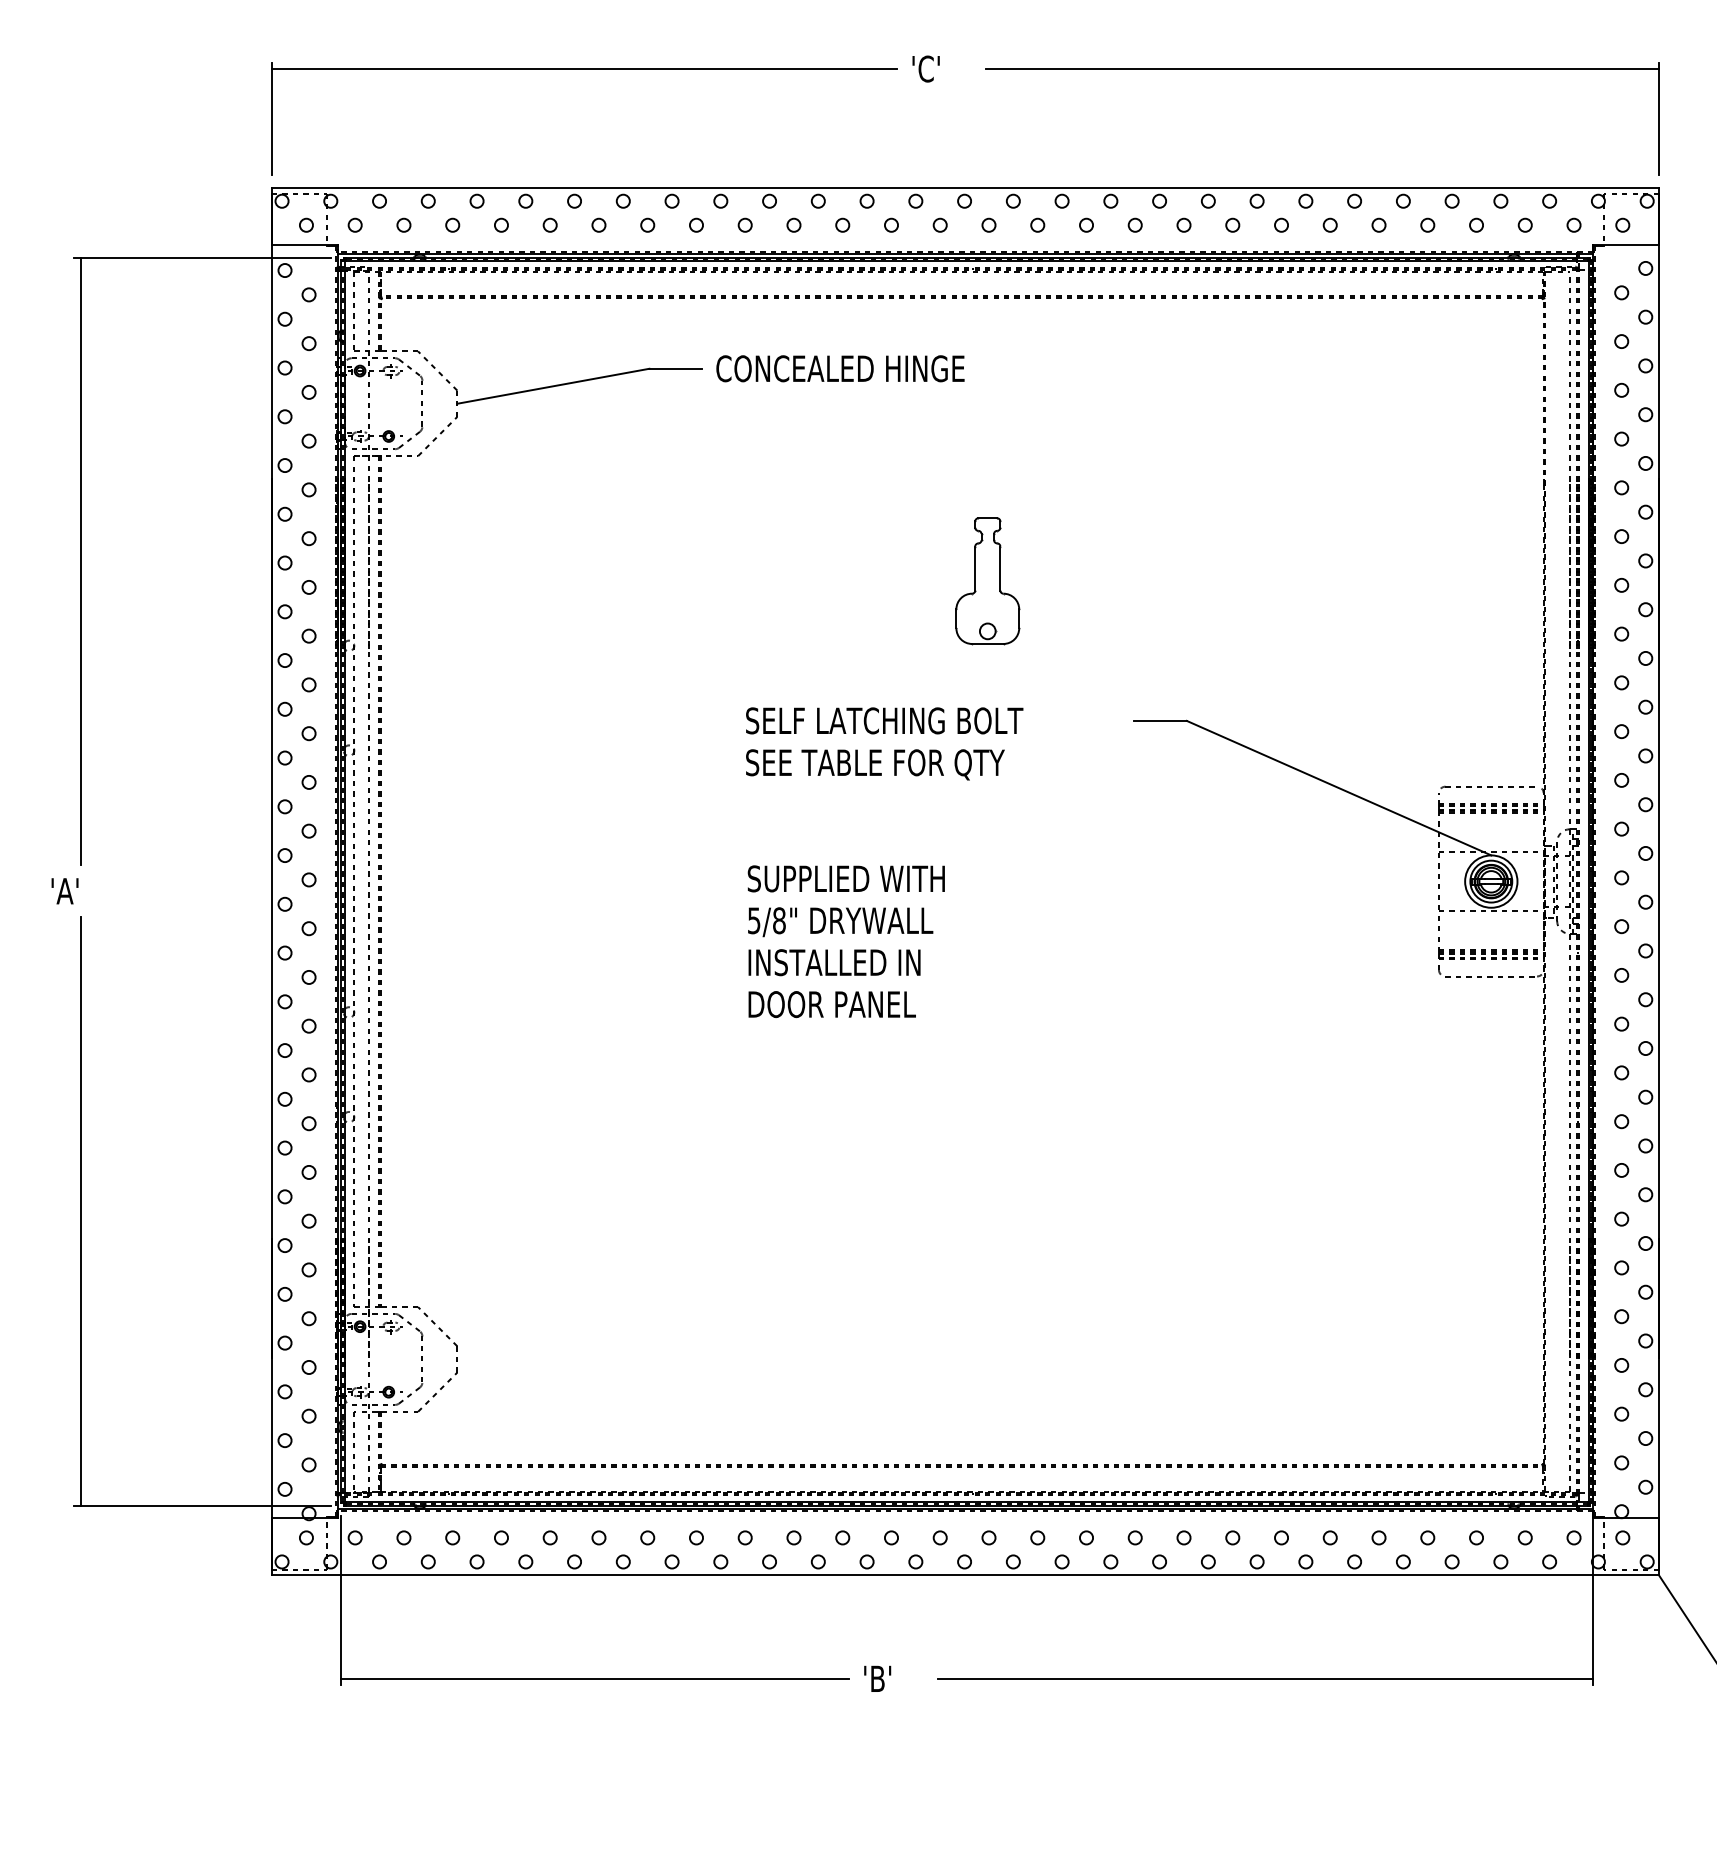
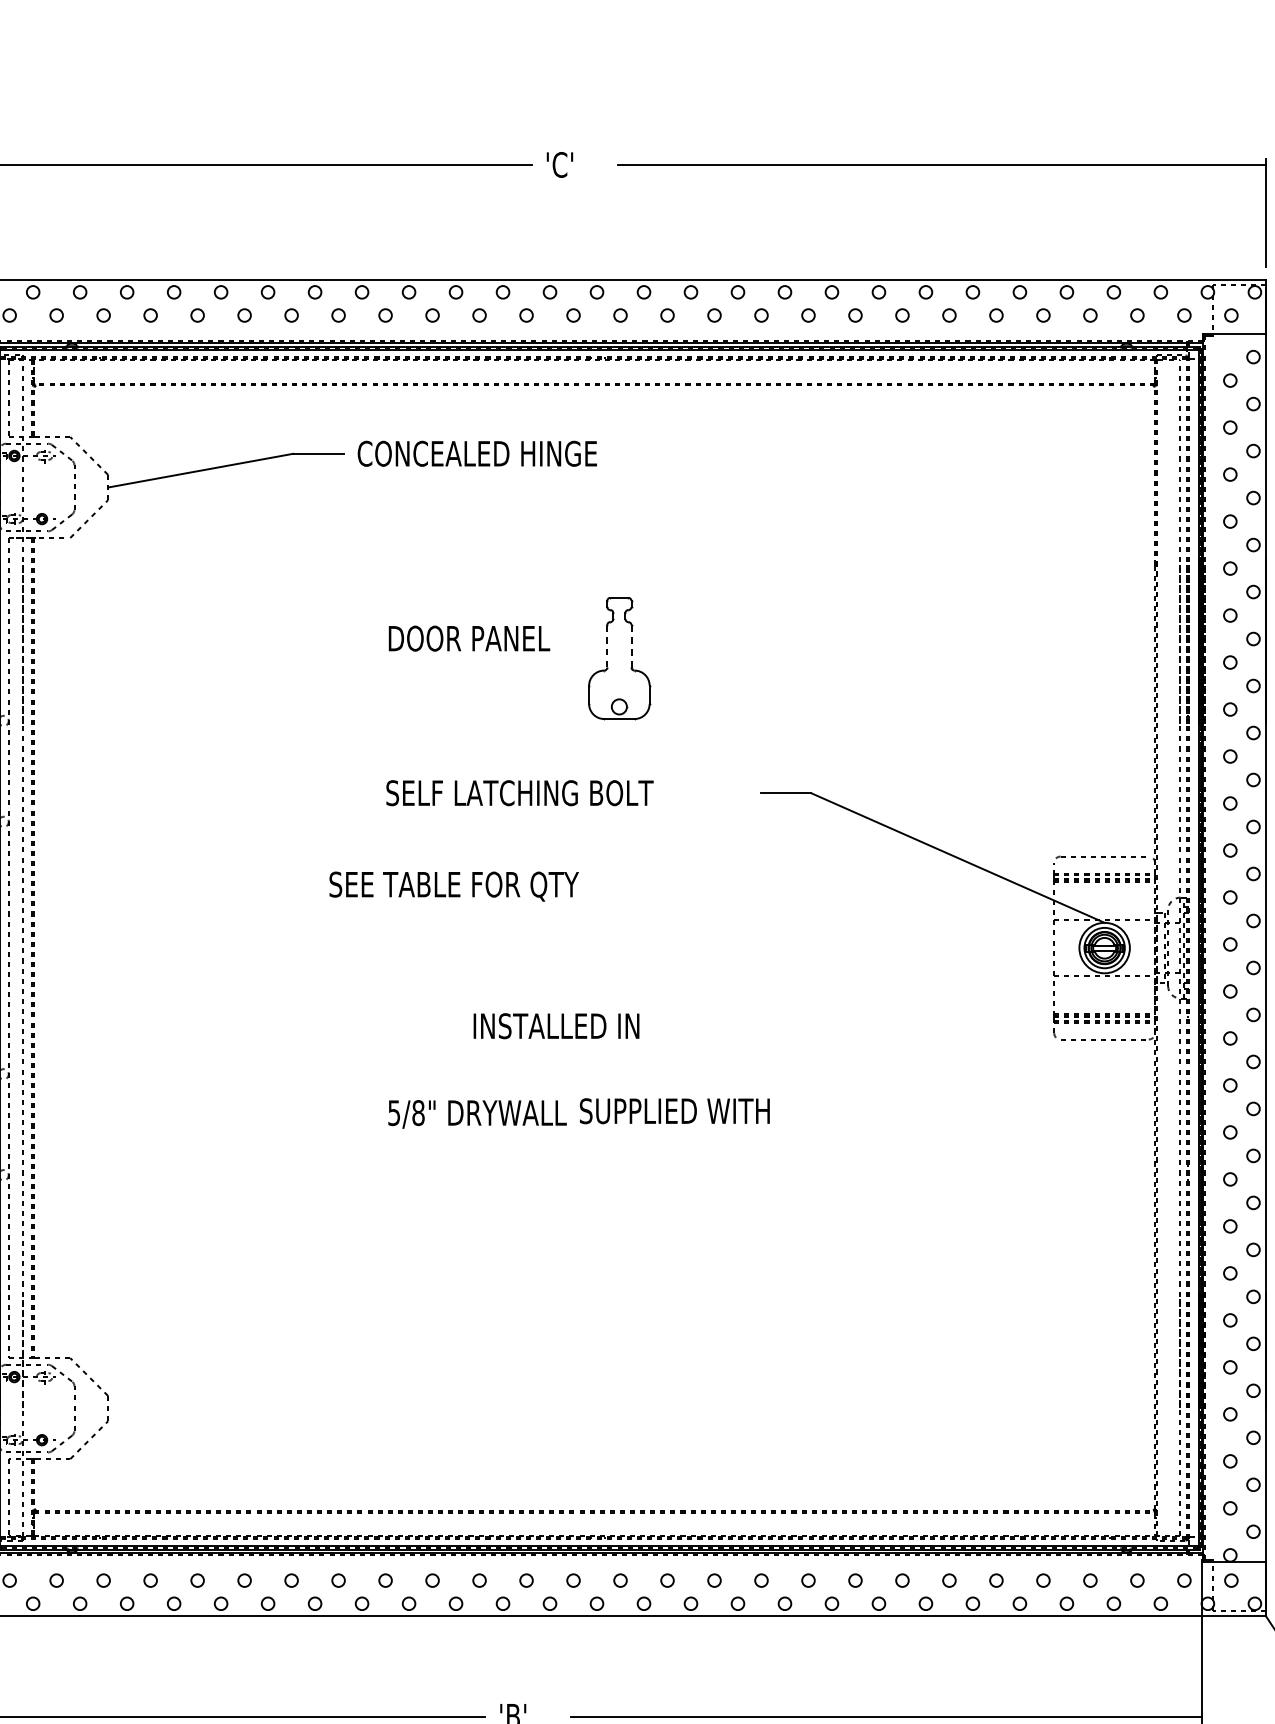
line: (975, 568) -> (607, 646), solid -> dashed
line: (1000, 568) -> (631, 646), solid -> dashed
text: (875, 764) -> (454, 886), moved
text: (845, 878) -> (674, 1110), moved
text: (840, 922) -> (477, 1114), moved
text: (834, 962) -> (556, 1026), moved
text: (831, 1004) -> (468, 638), moved

